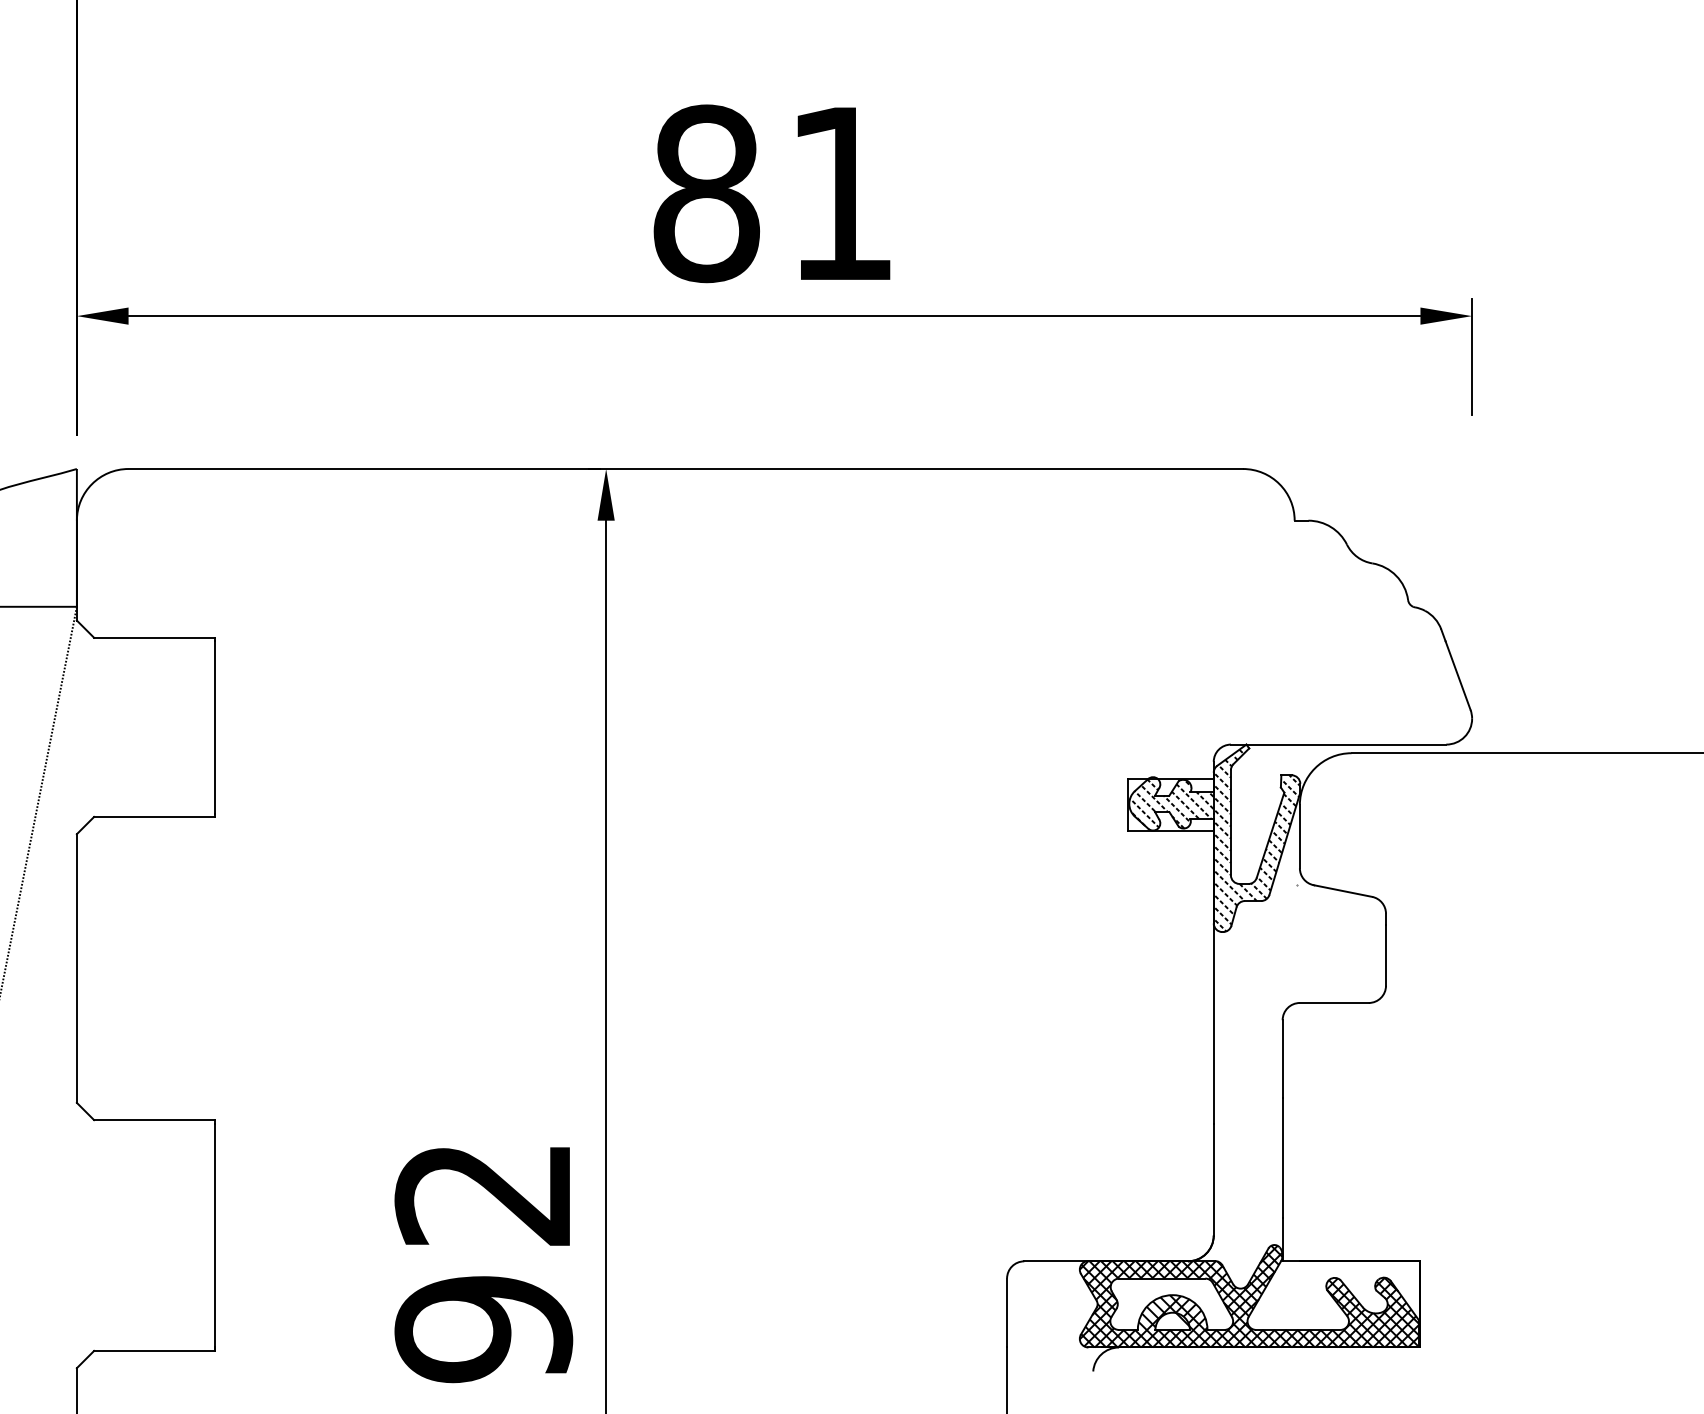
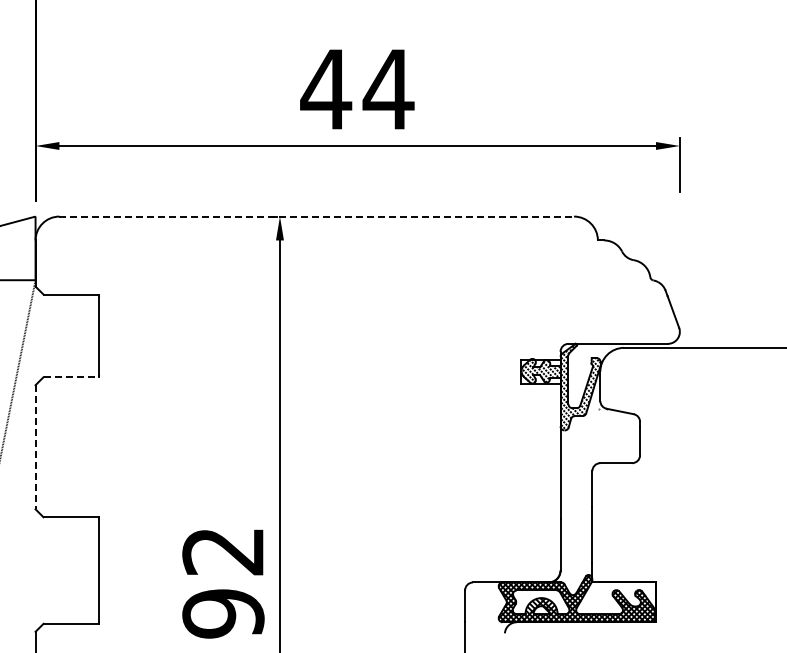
text: (774, 193) -> (357, 89), 81 -> 44
line: (687, 468) -> (317, 216), solid -> dashed
line: (154, 817) -> (71, 377), solid -> dashed
line: (76, 969) -> (35, 447), solid -> dashed

